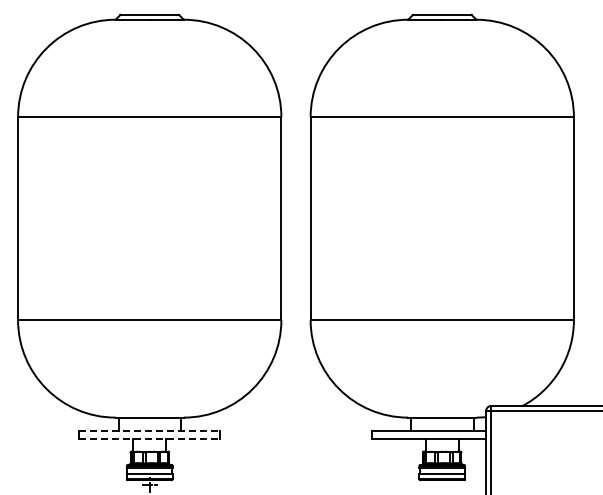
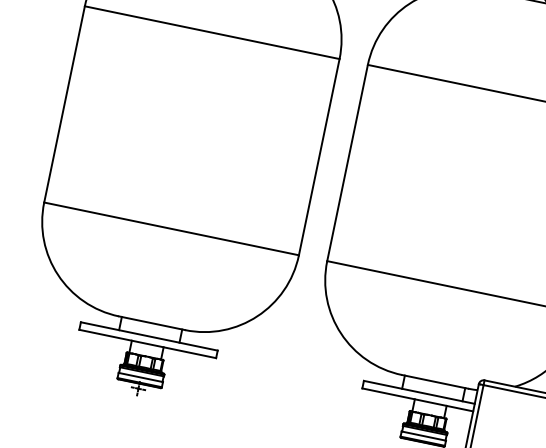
line: (149, 431) -> (149, 336), dashed -> solid
line: (149, 439) -> (147, 344), dashed -> solid

